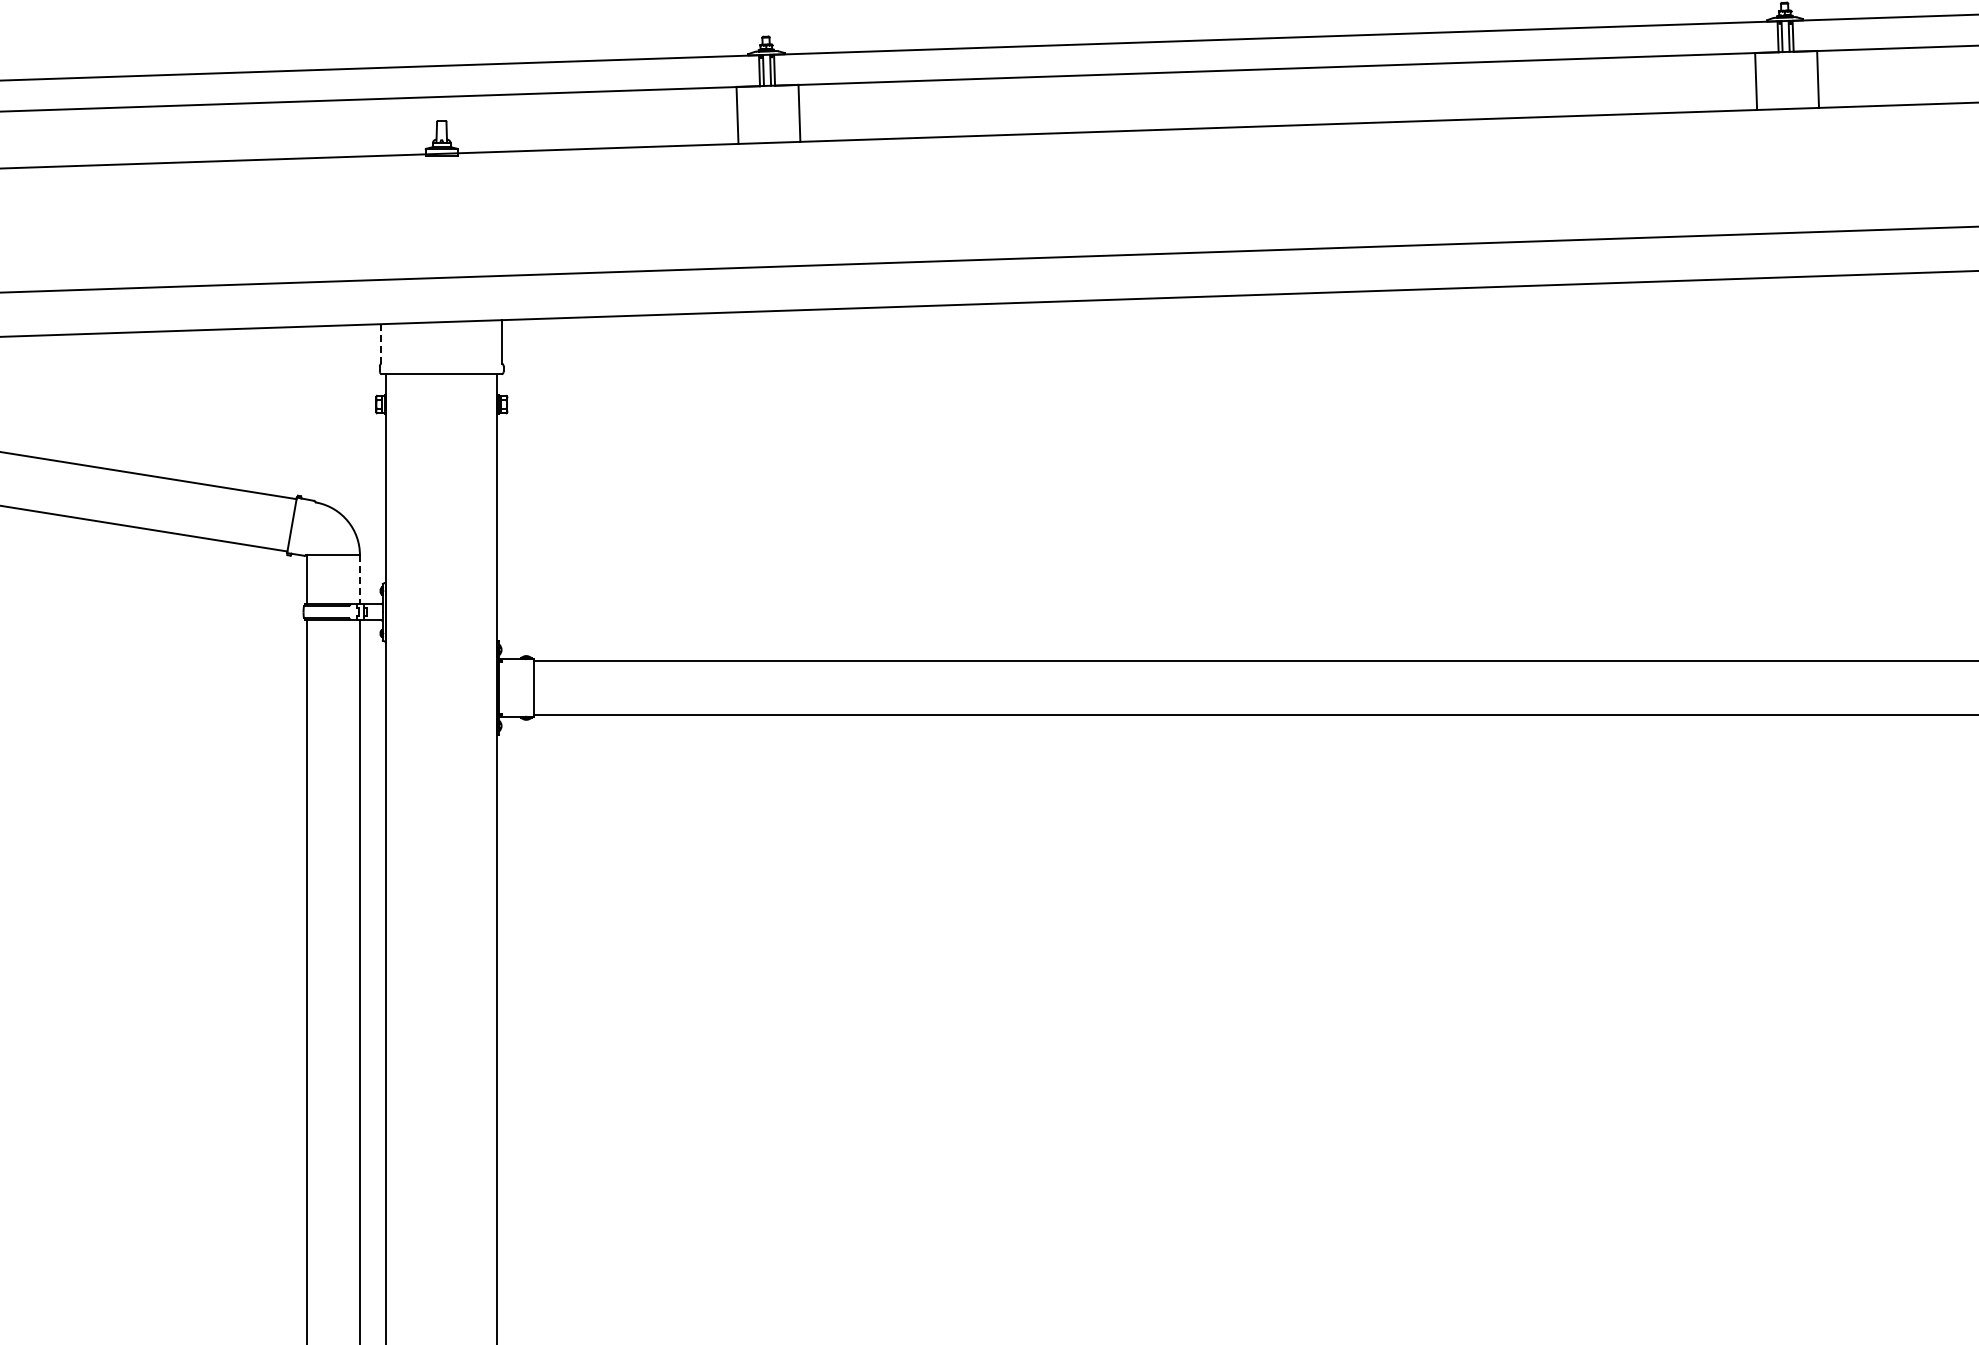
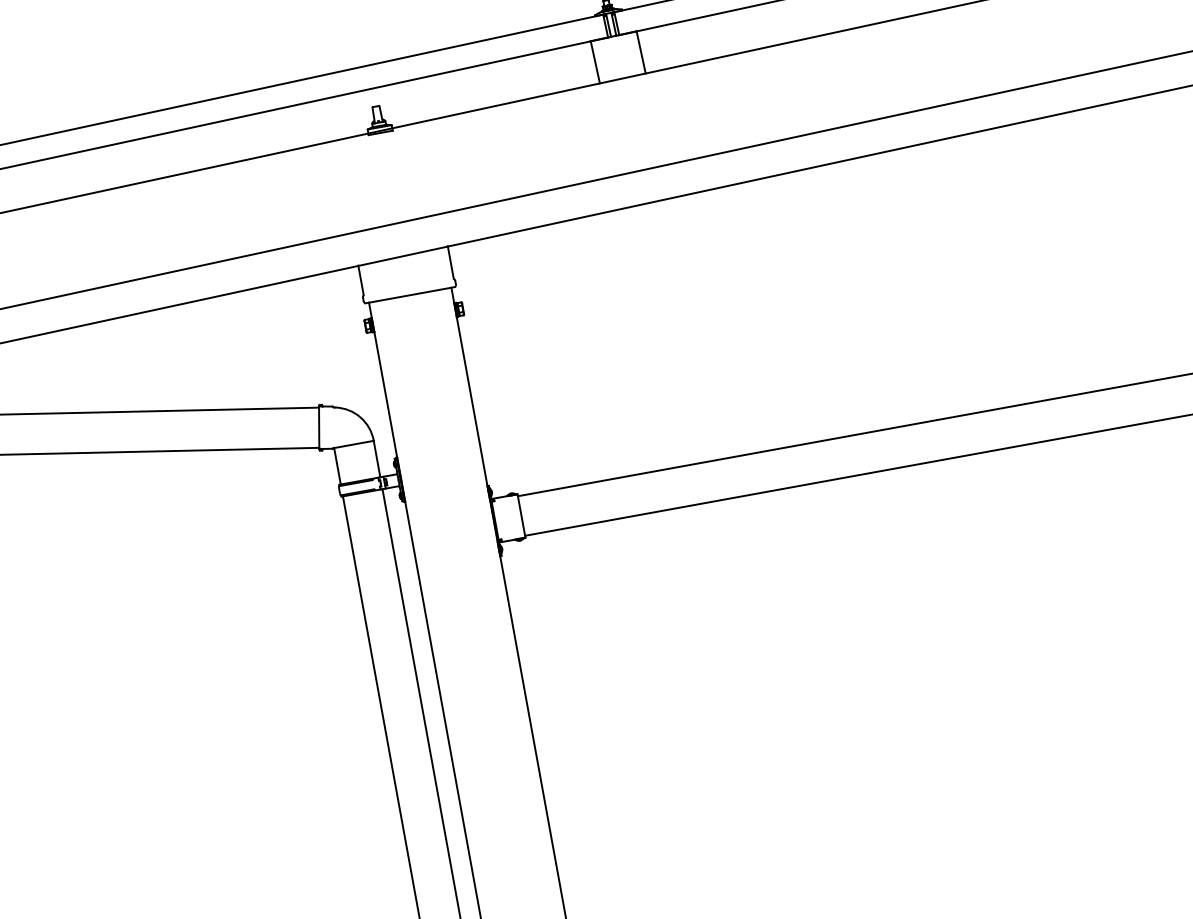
line: (381, 343) -> (361, 280), dashed -> solid
line: (359, 580) -> (376, 459), dashed -> solid

